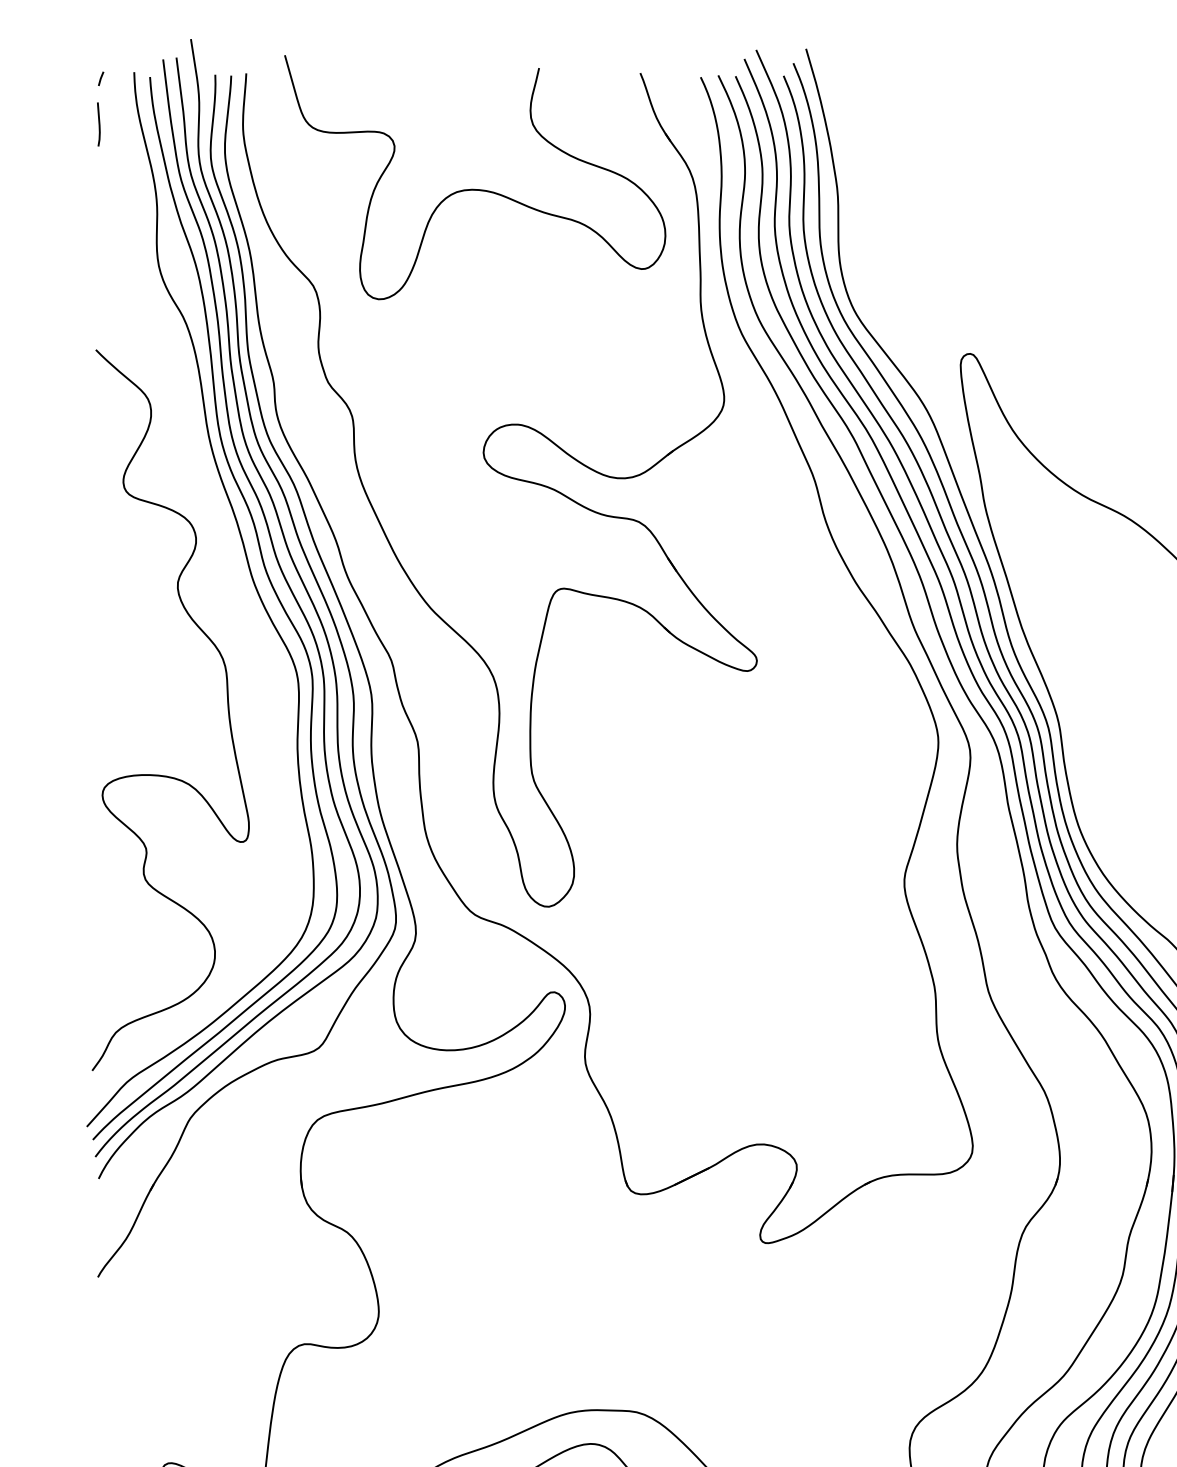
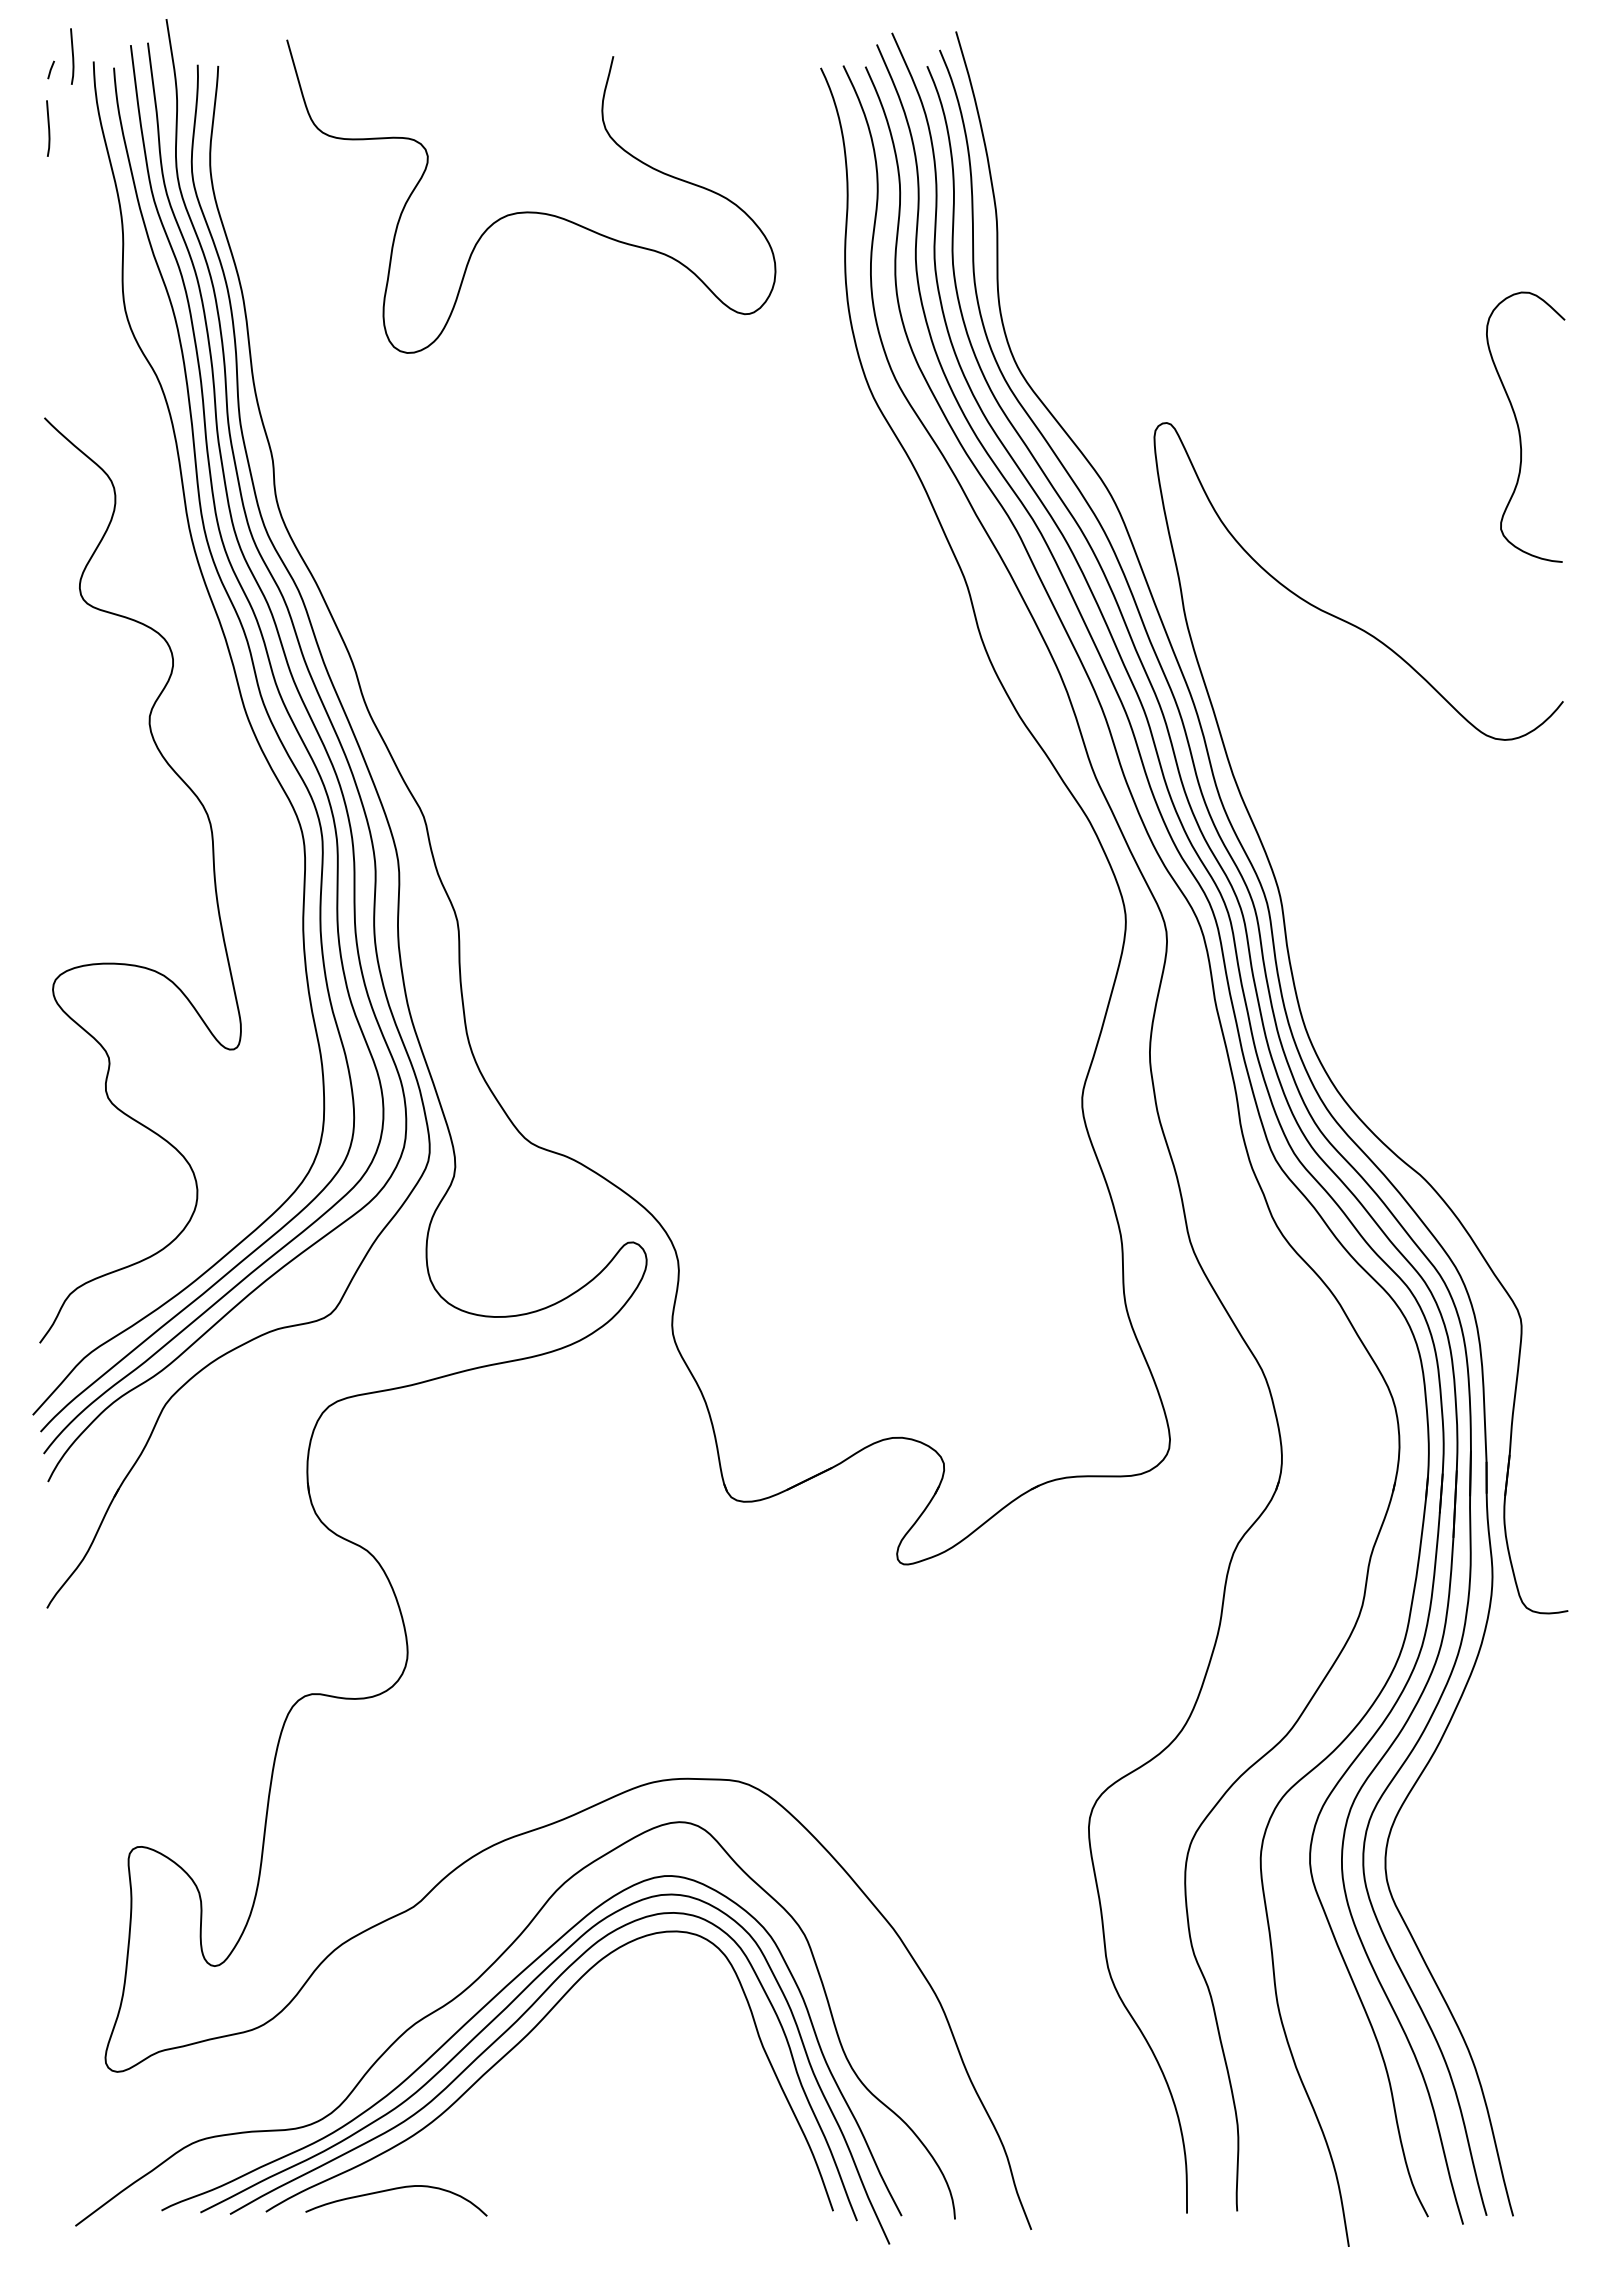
line: (117, 68) -> (72, 56), added
part: (504, 476) -> (569, 580), removed

